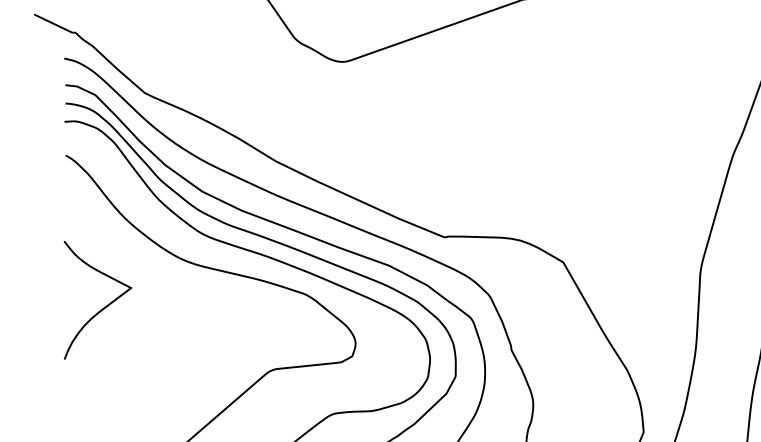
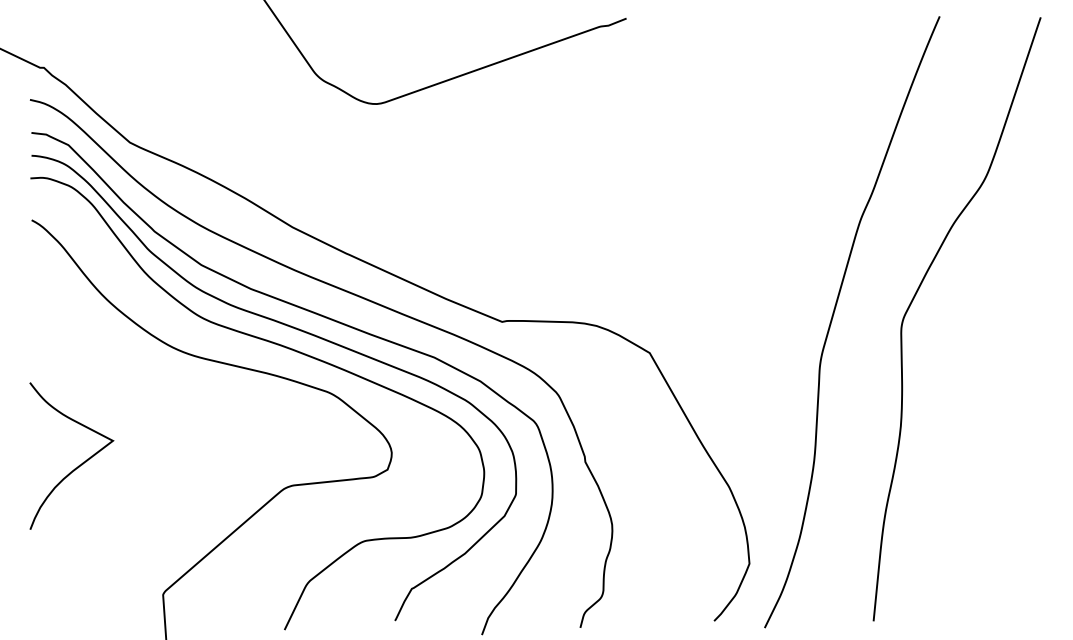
curve: (103, 307) -> (78, 465), moved

